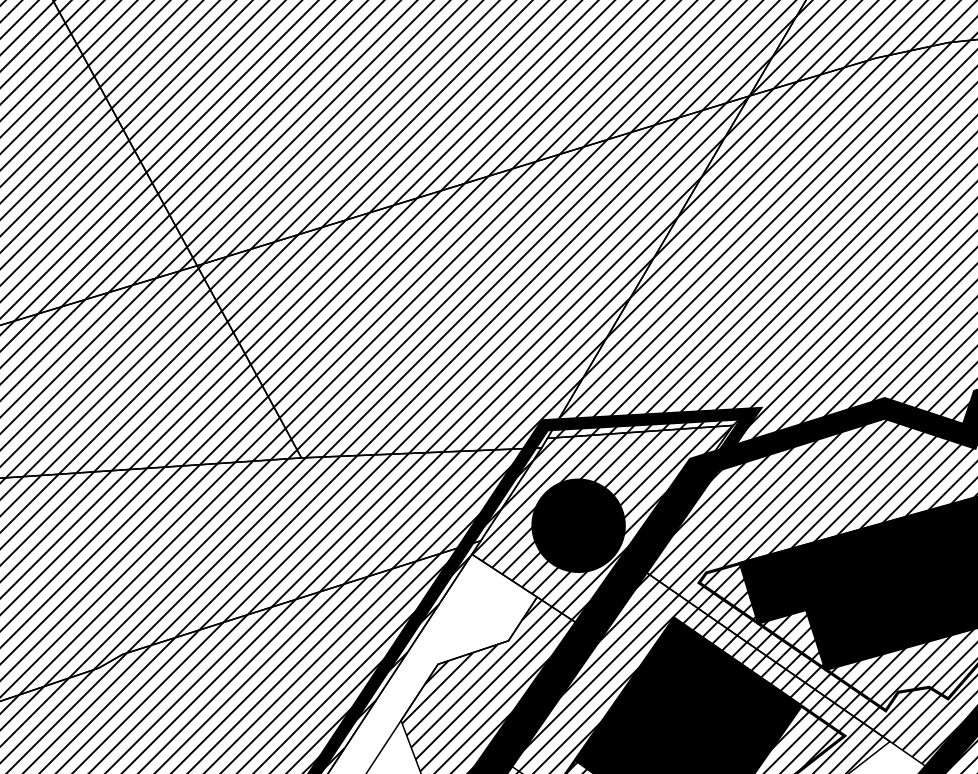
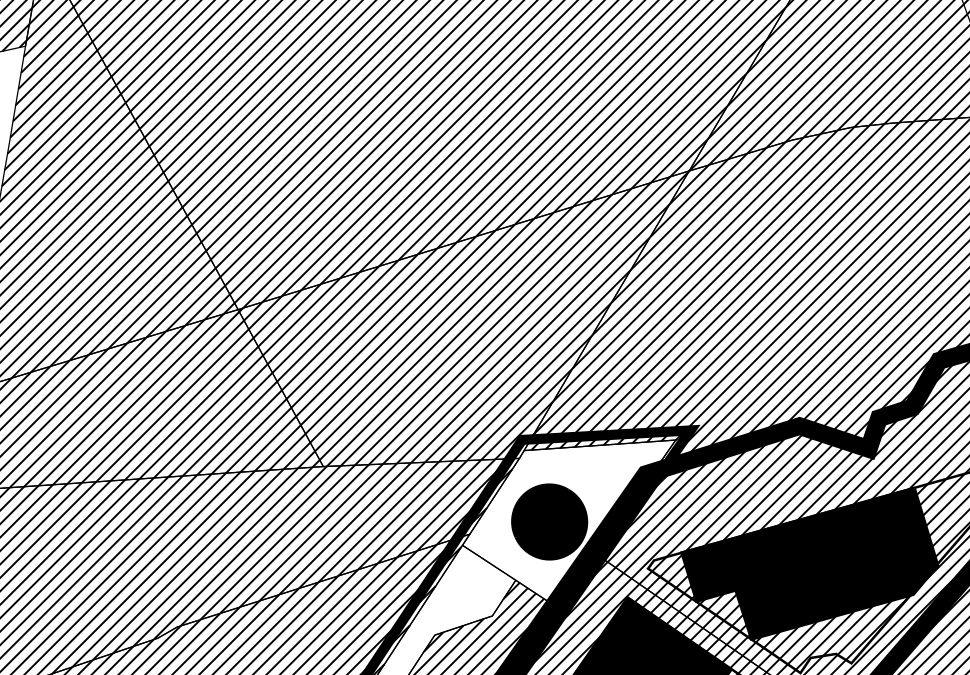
hatch: (601, 526) -> (568, 522), removed

